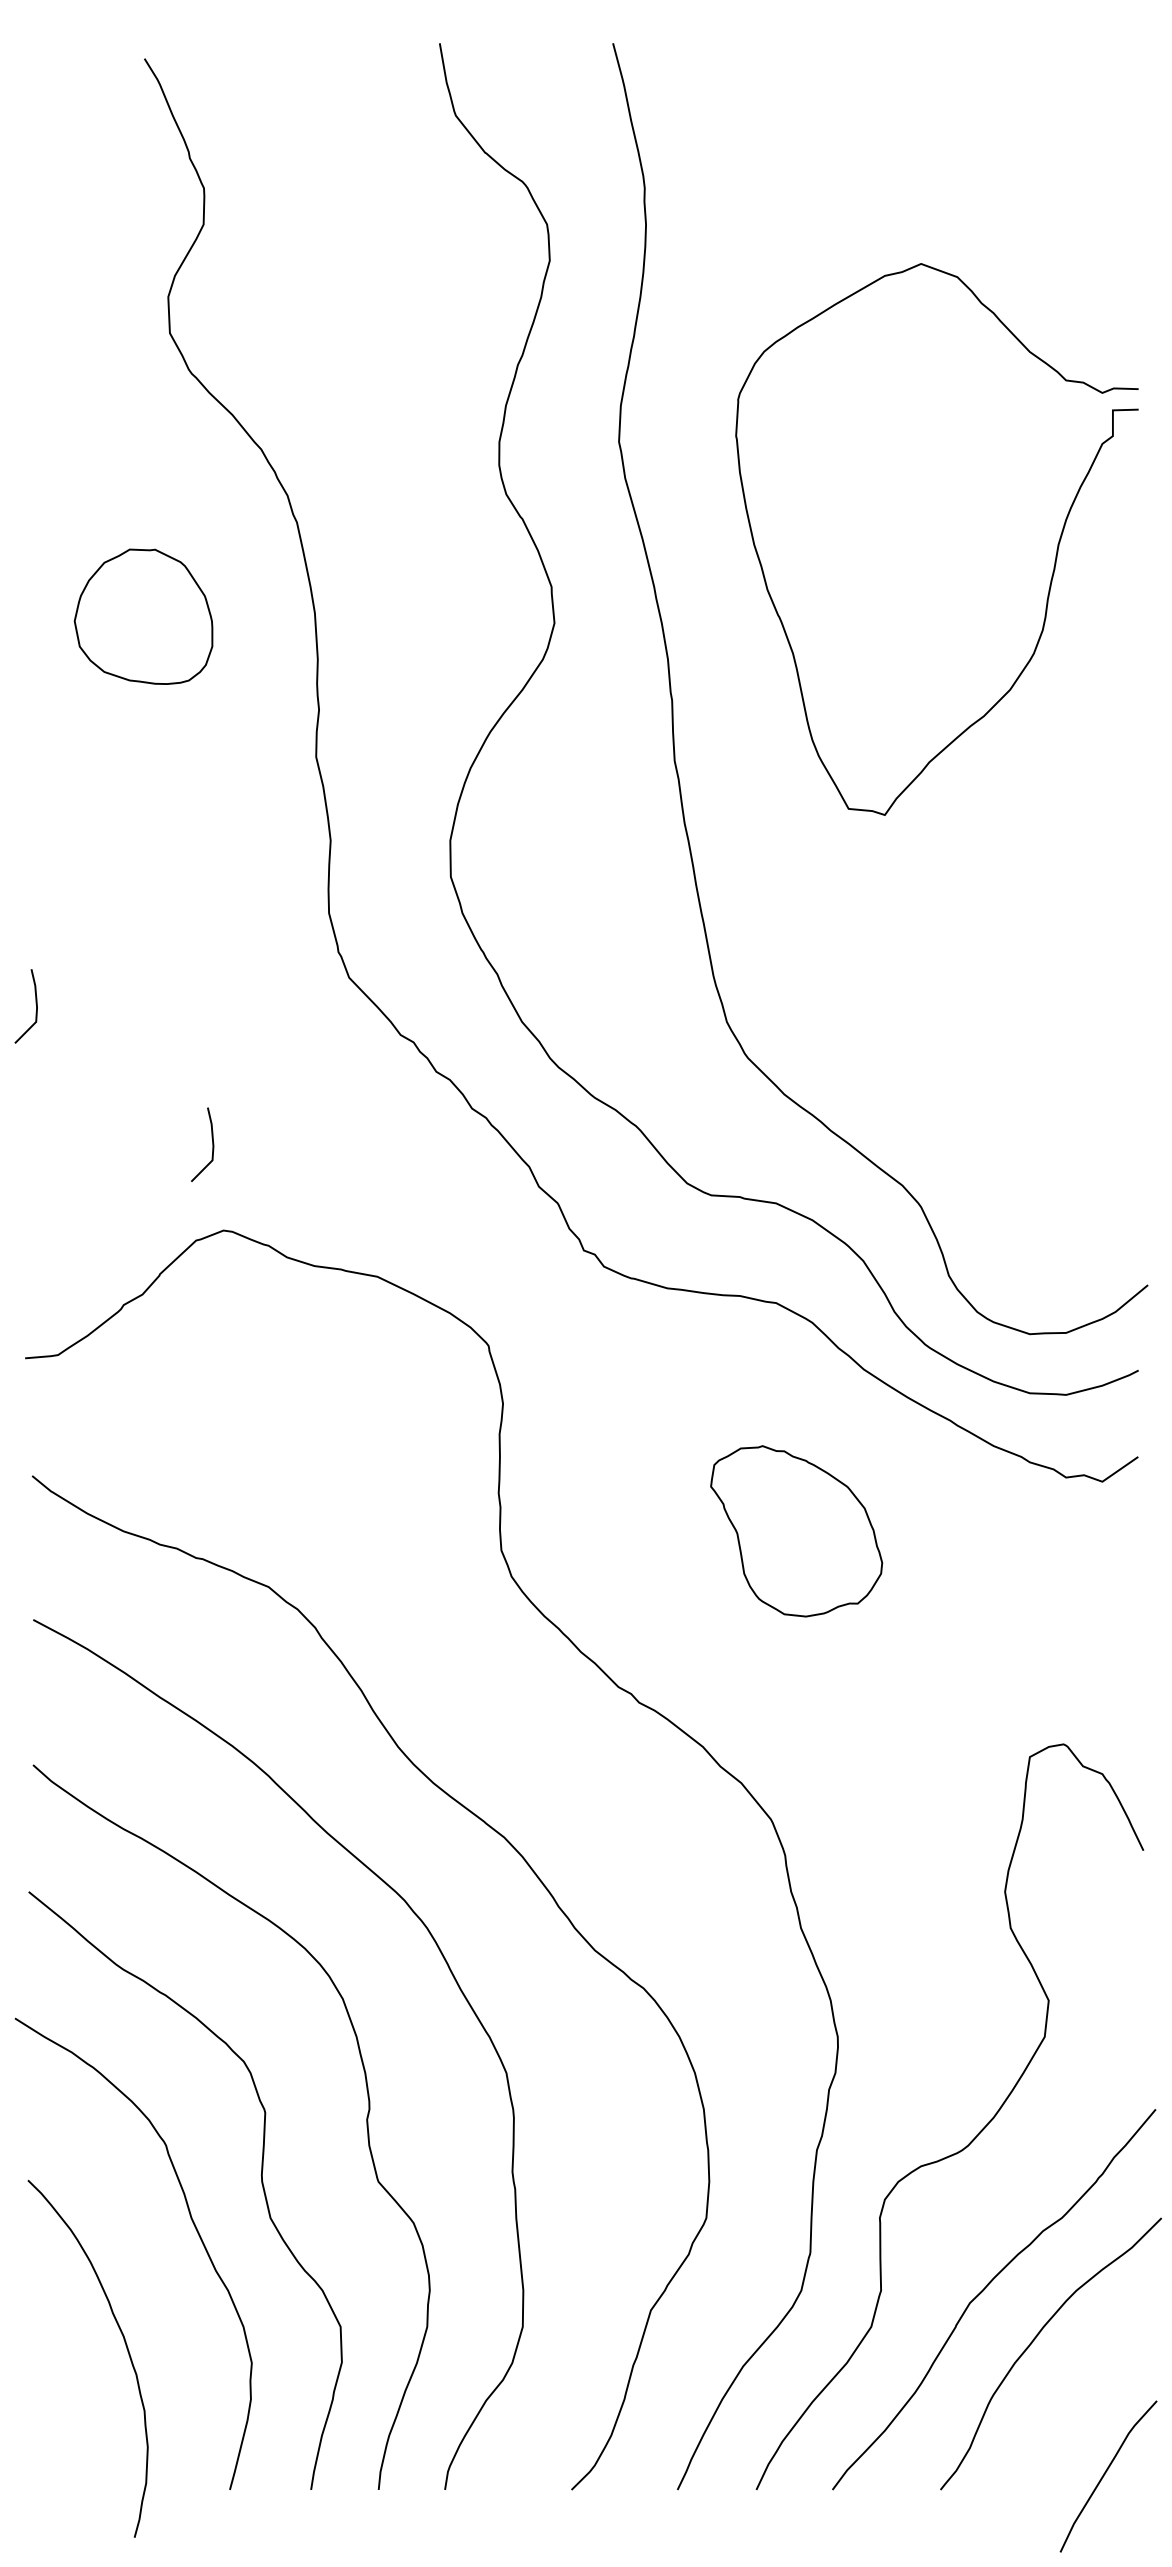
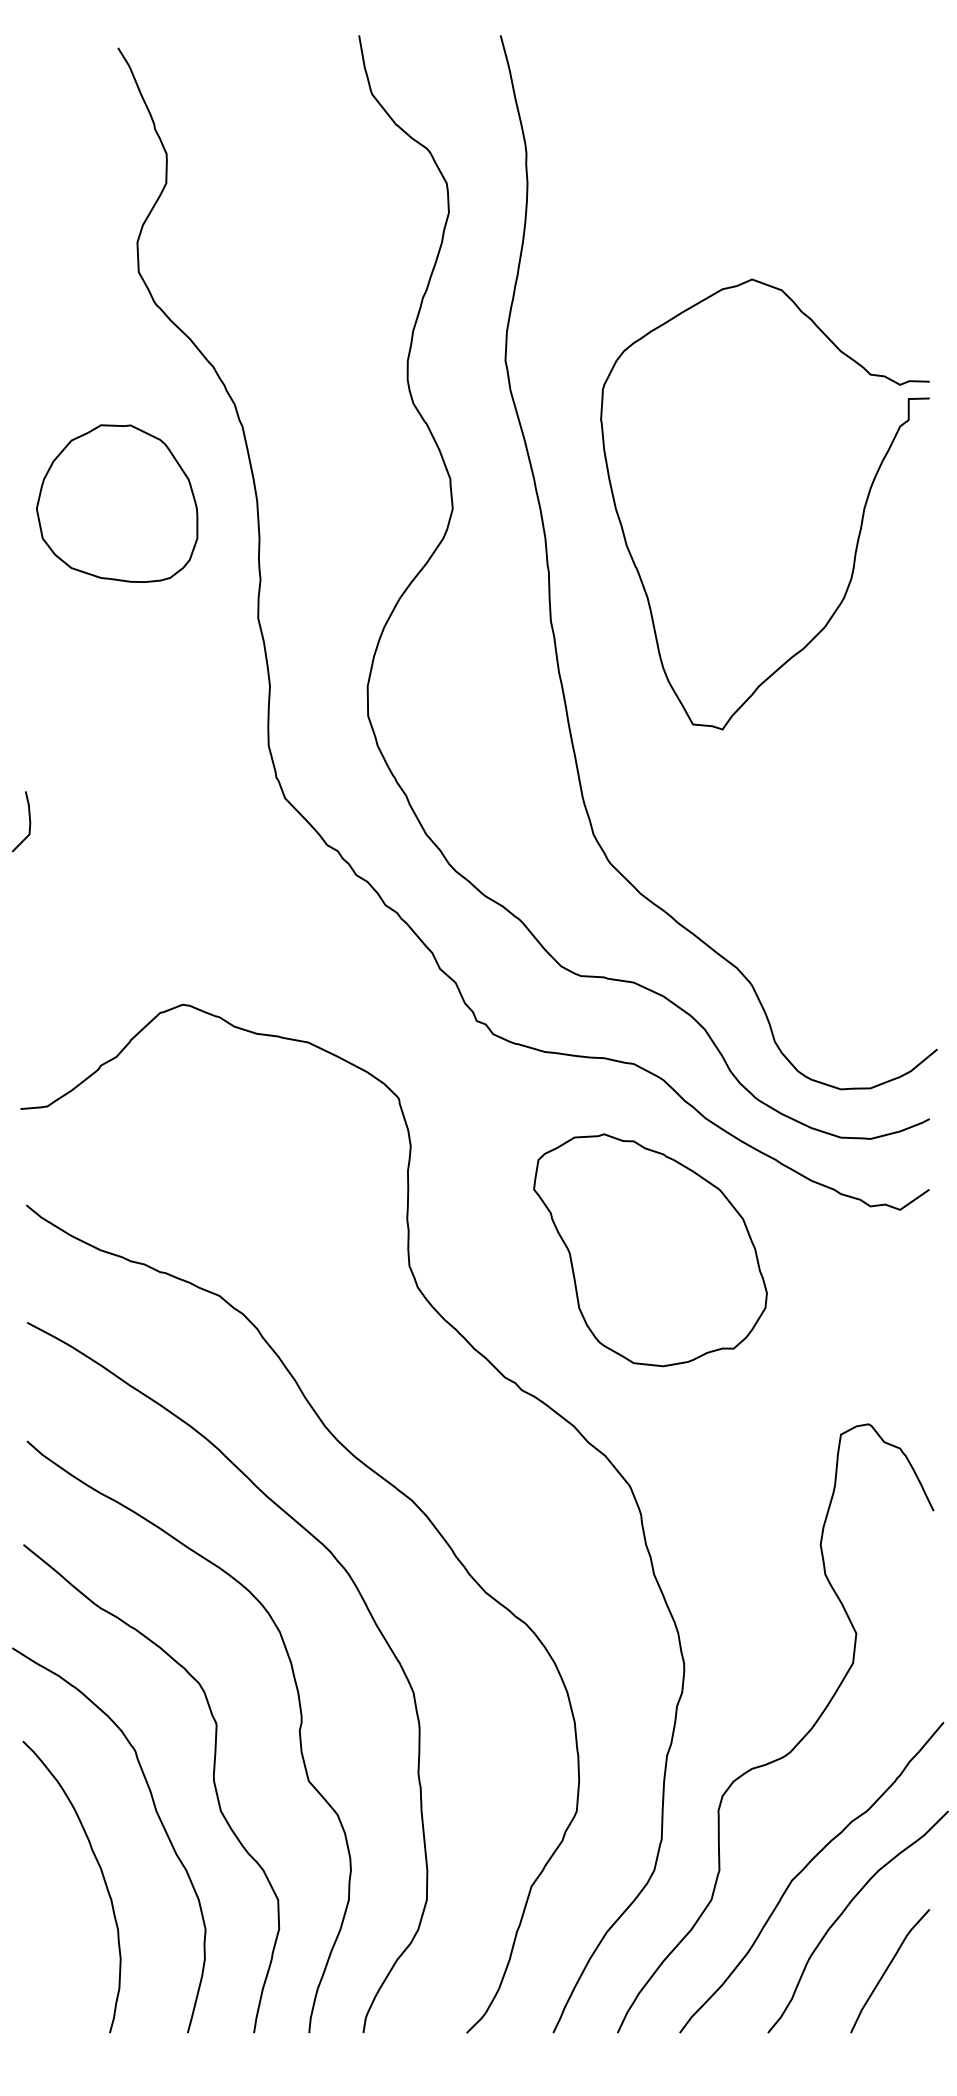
curve: (1055, 556) -> (861, 518), moved
part: (143, 616) -> (117, 503), size x1.43
line: (212, 1144) -> (173, 934), removed
part: (796, 1531) -> (650, 1250), size x1.67
curve: (125, 2347) -> (102, 1877), moved
curve: (1105, 2475) -> (887, 1970), moved

